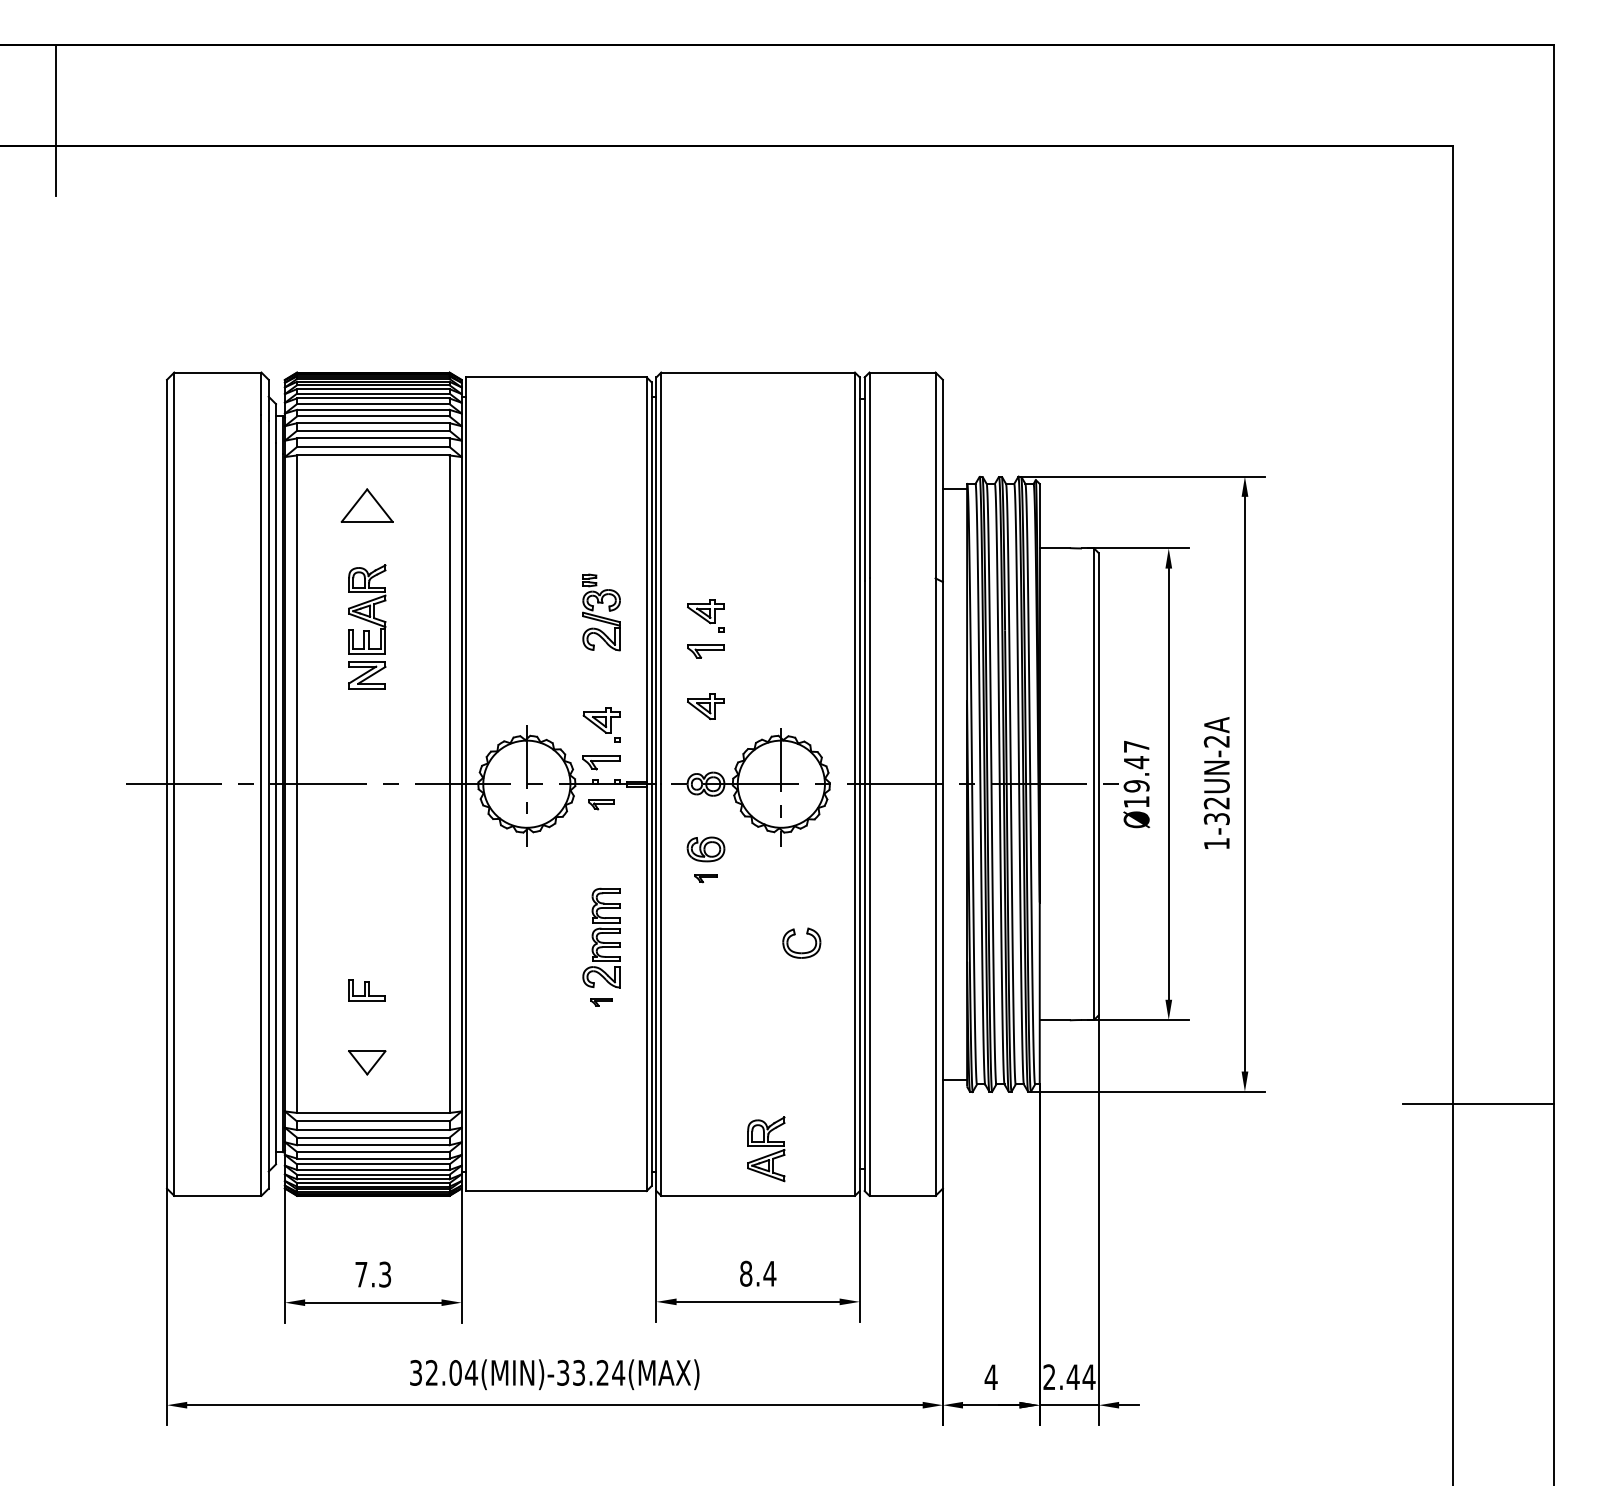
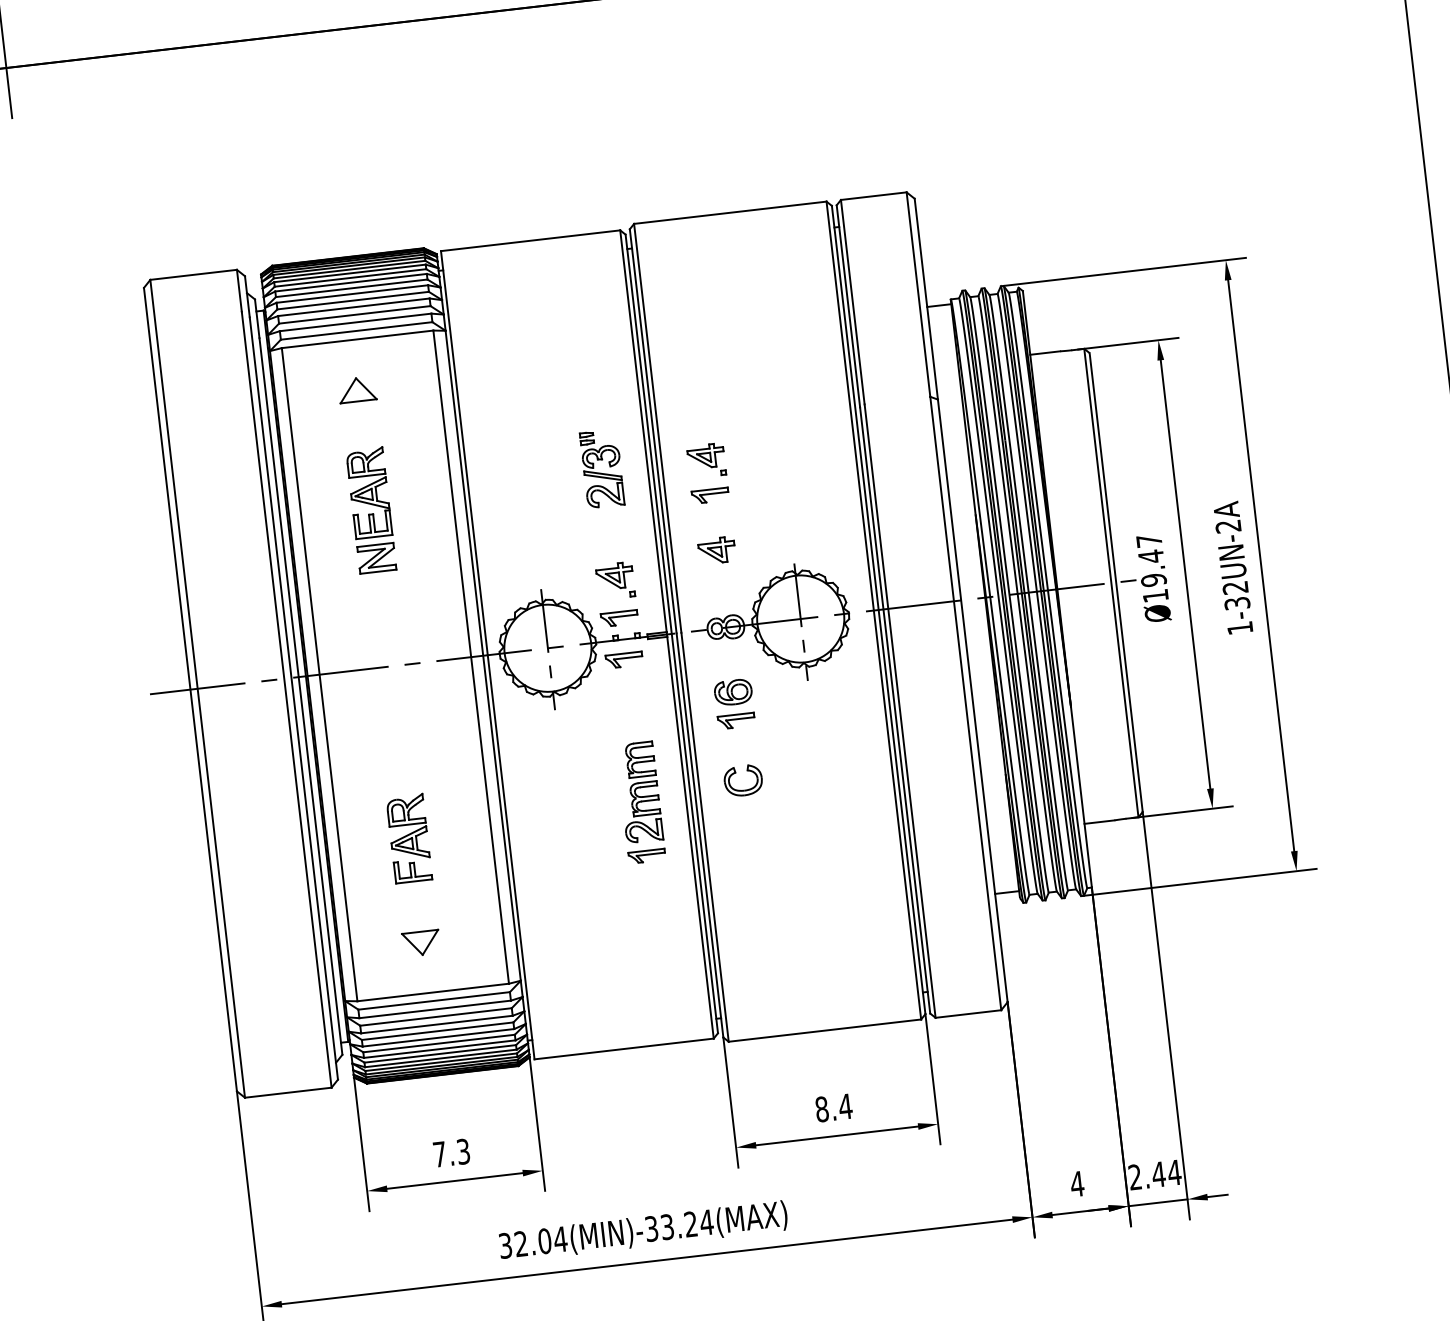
part: (367, 505) -> (357, 389), size x0.71
part: (601, 804) -> (624, 659), size x1.43
part: (705, 878) -> (736, 721), size x1.67
part: (795, 935) -> (736, 773), moved
part: (601, 1002) -> (647, 856), size x1.67
part: (766, 1149) -> (408, 827), moved

